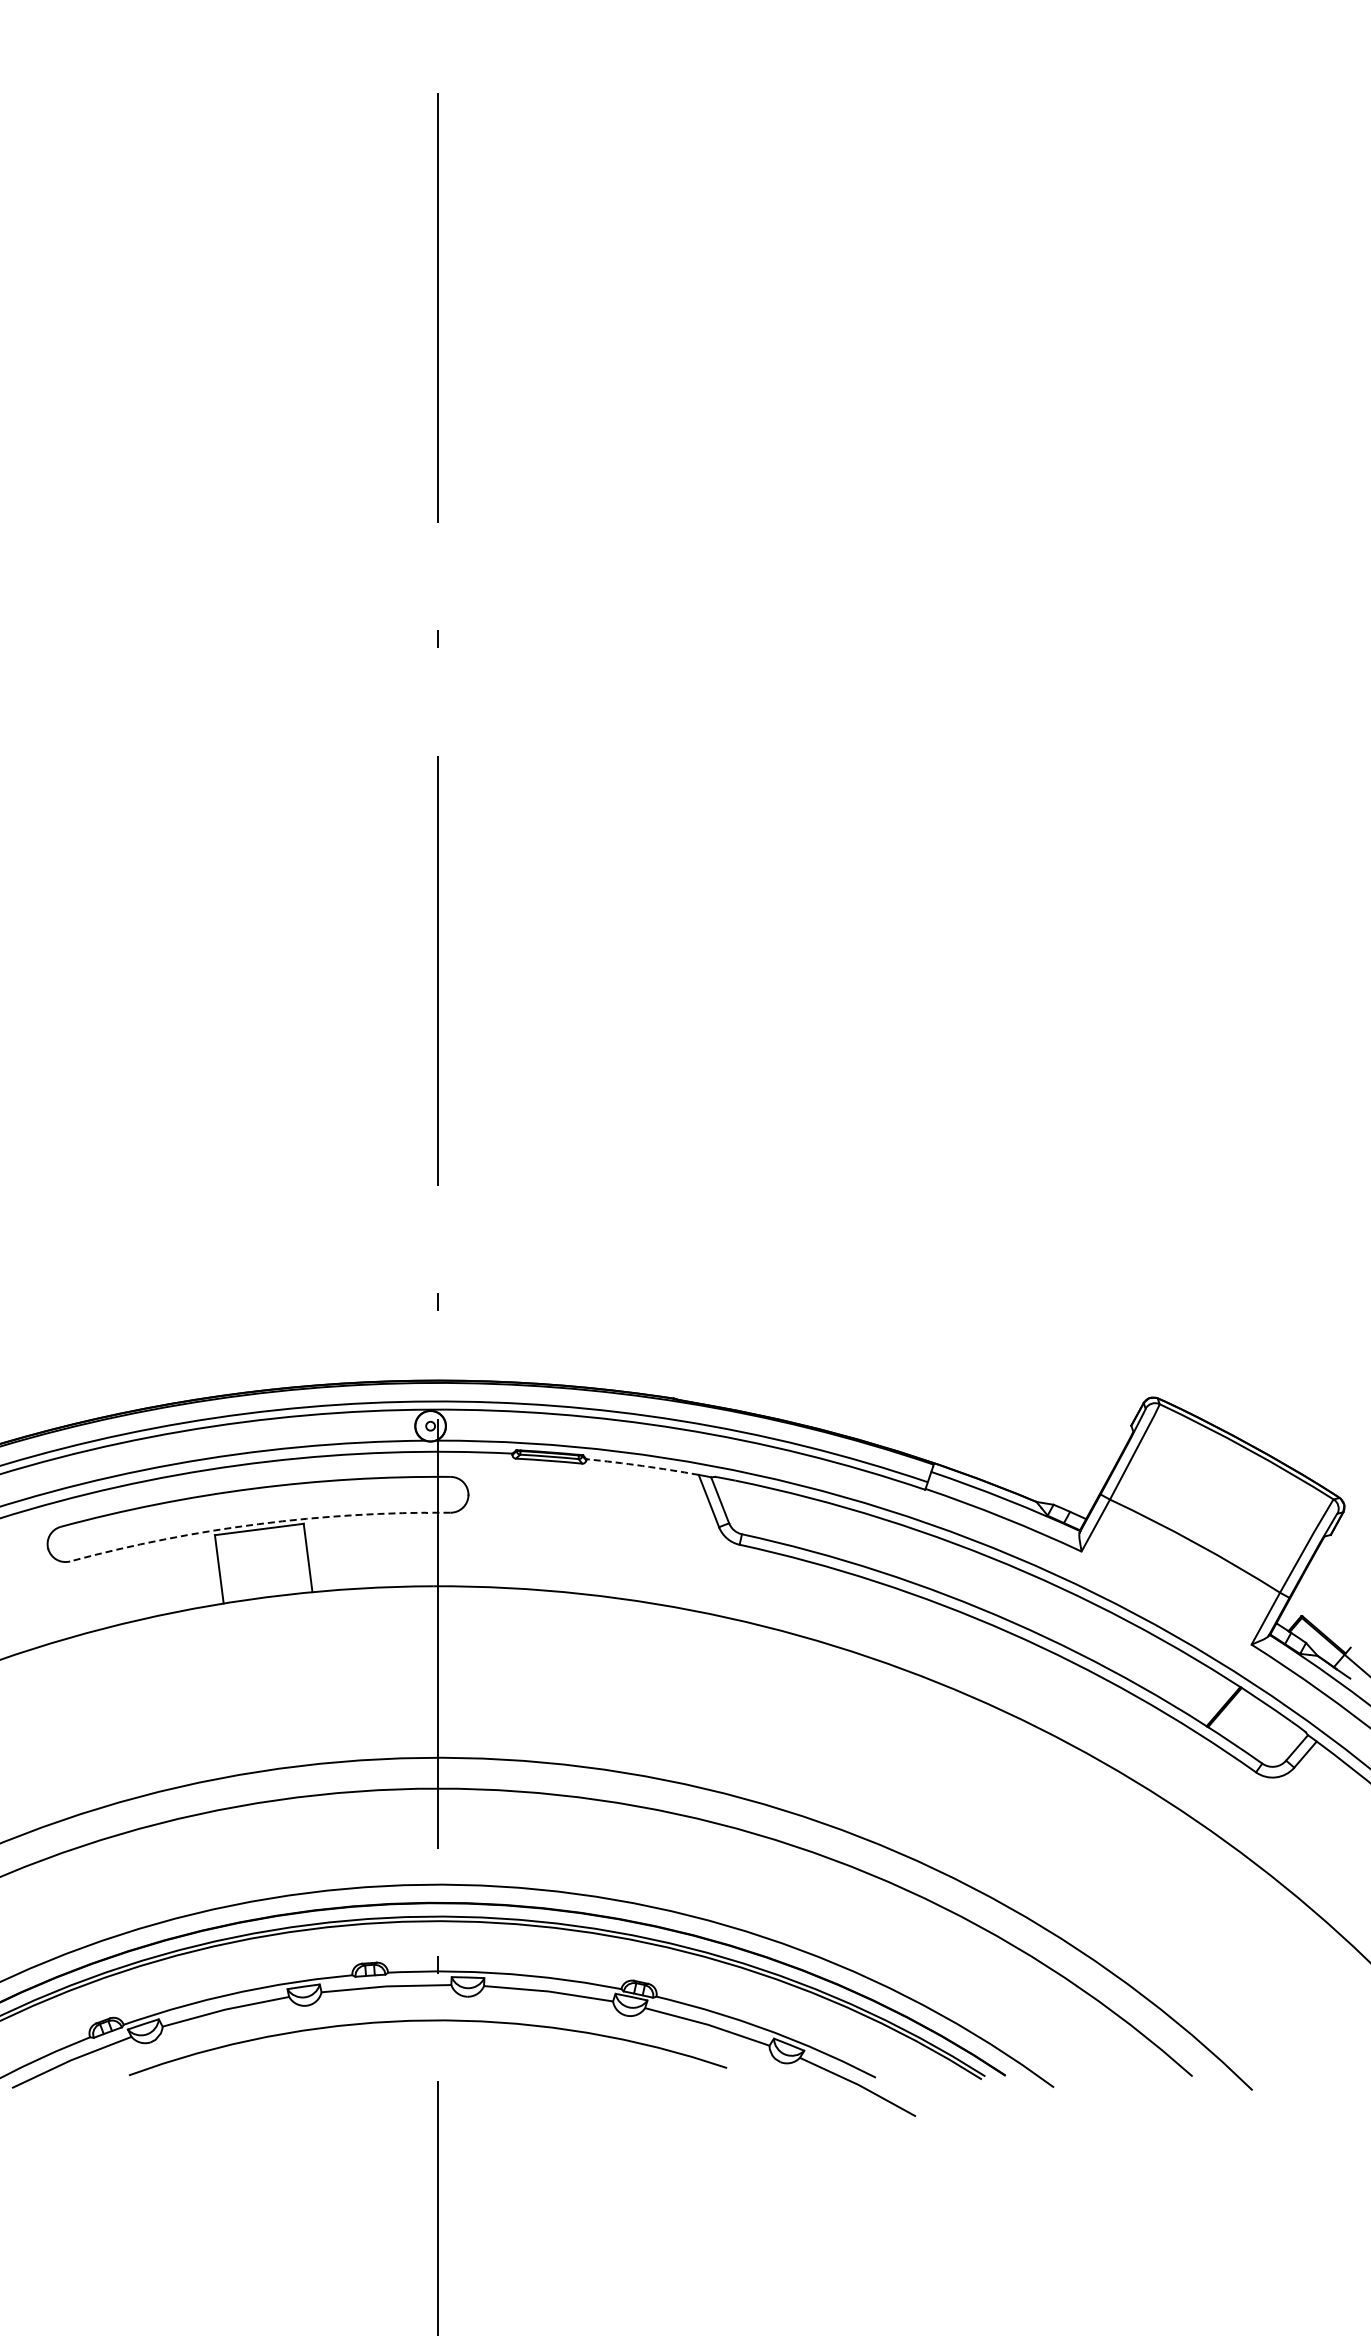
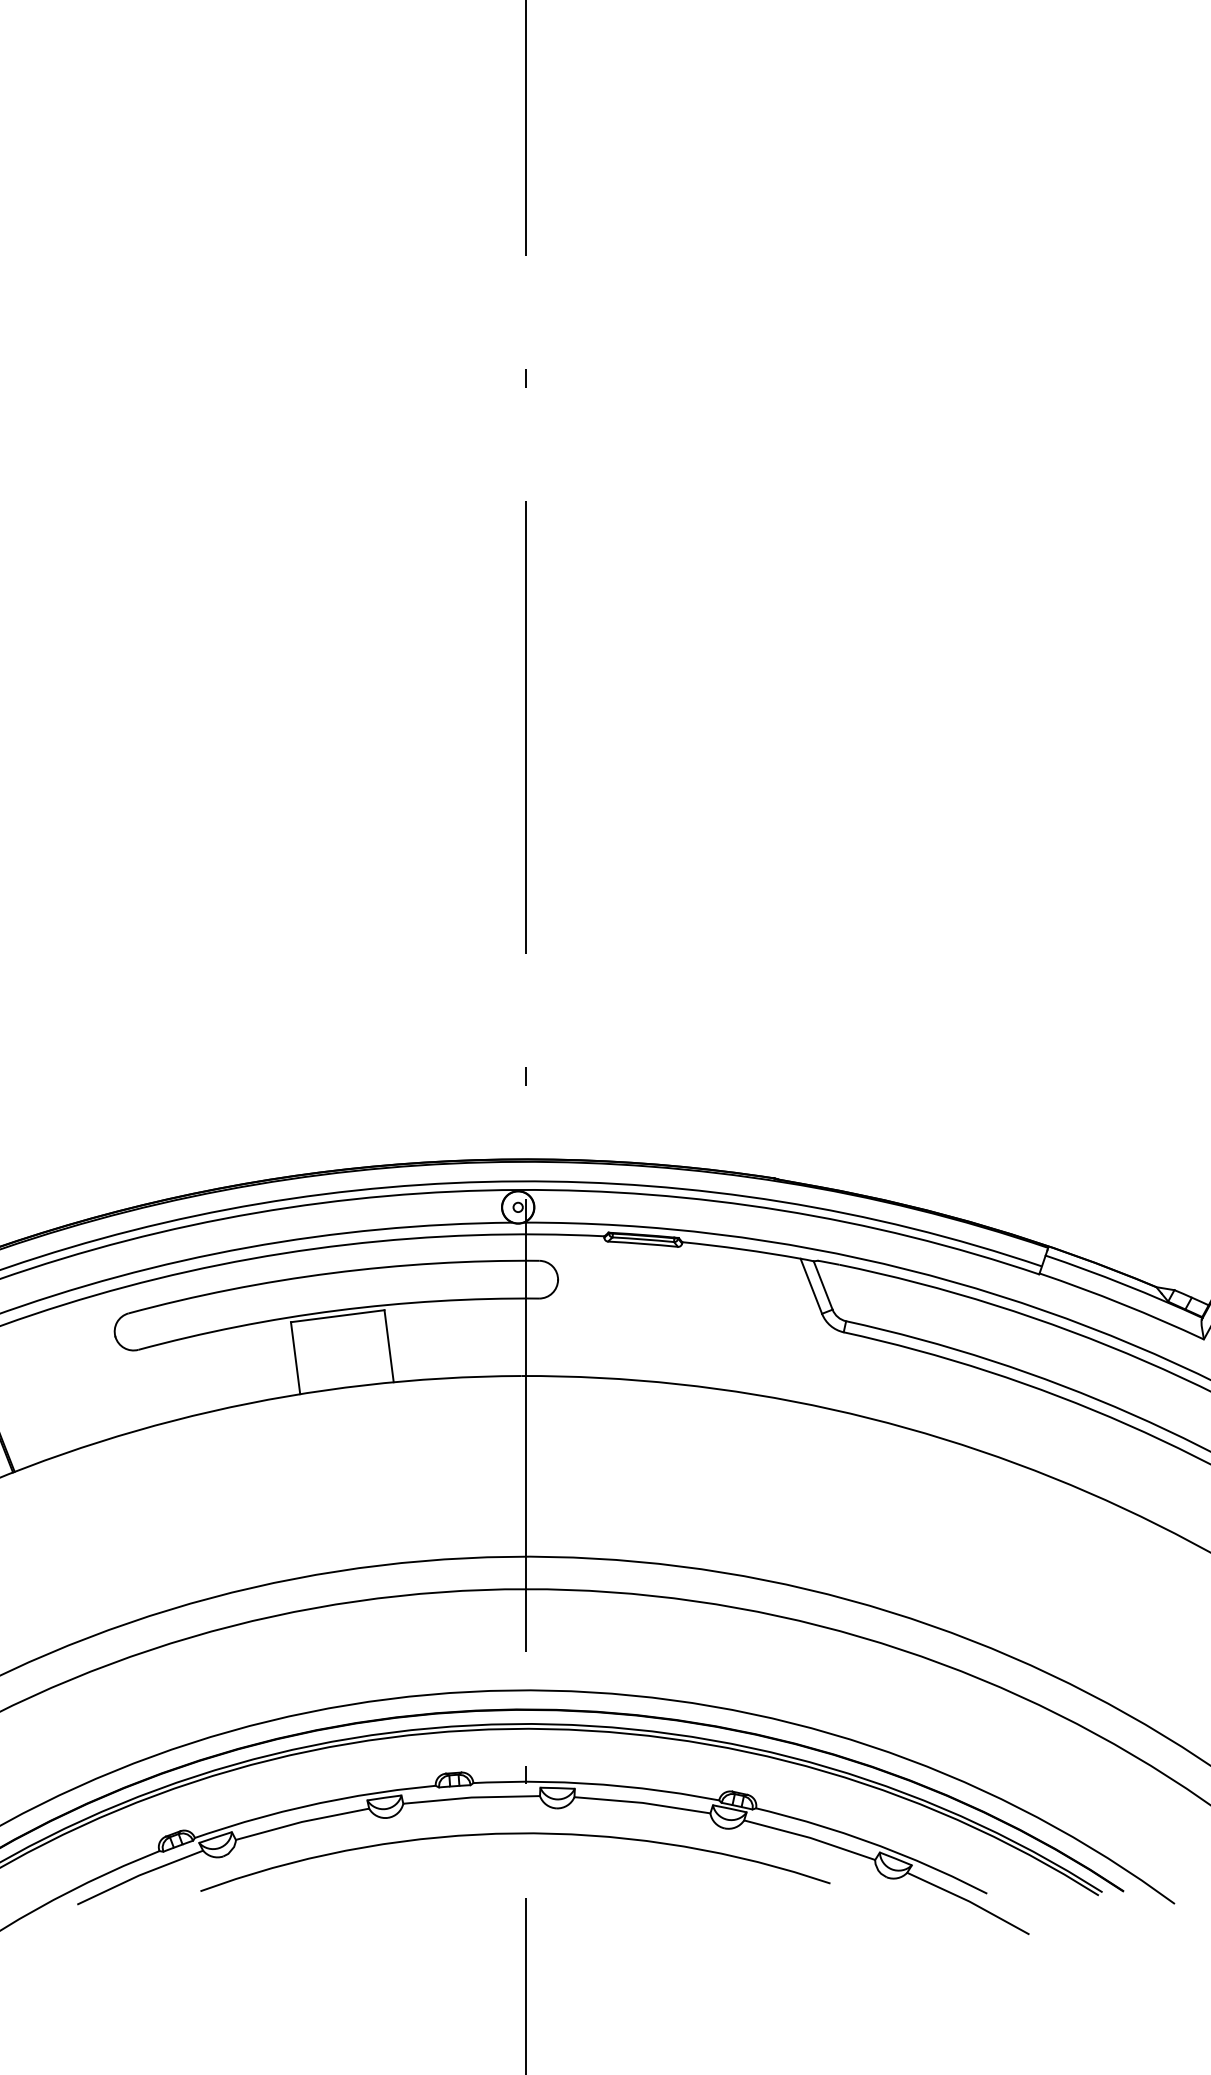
arc: (642, 1465) -> (741, 1248), dashed -> solid
arc: (258, 1524) -> (336, 1310), dashed -> solid

